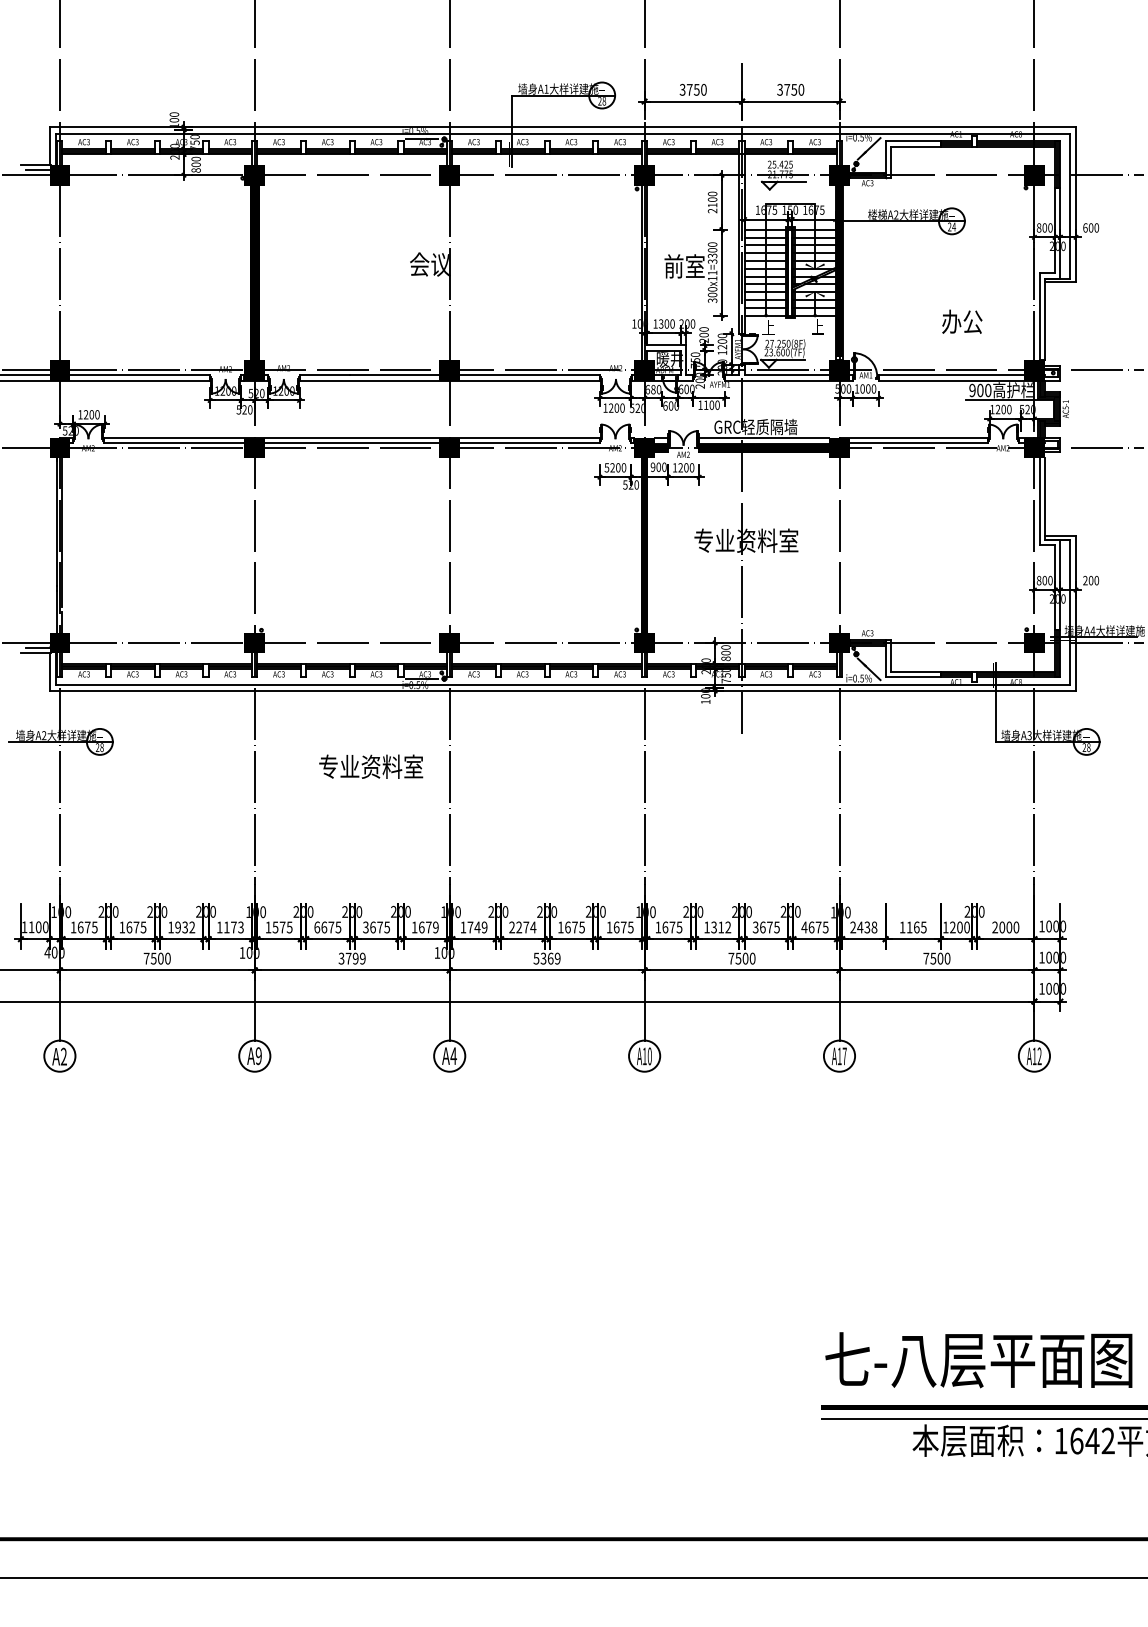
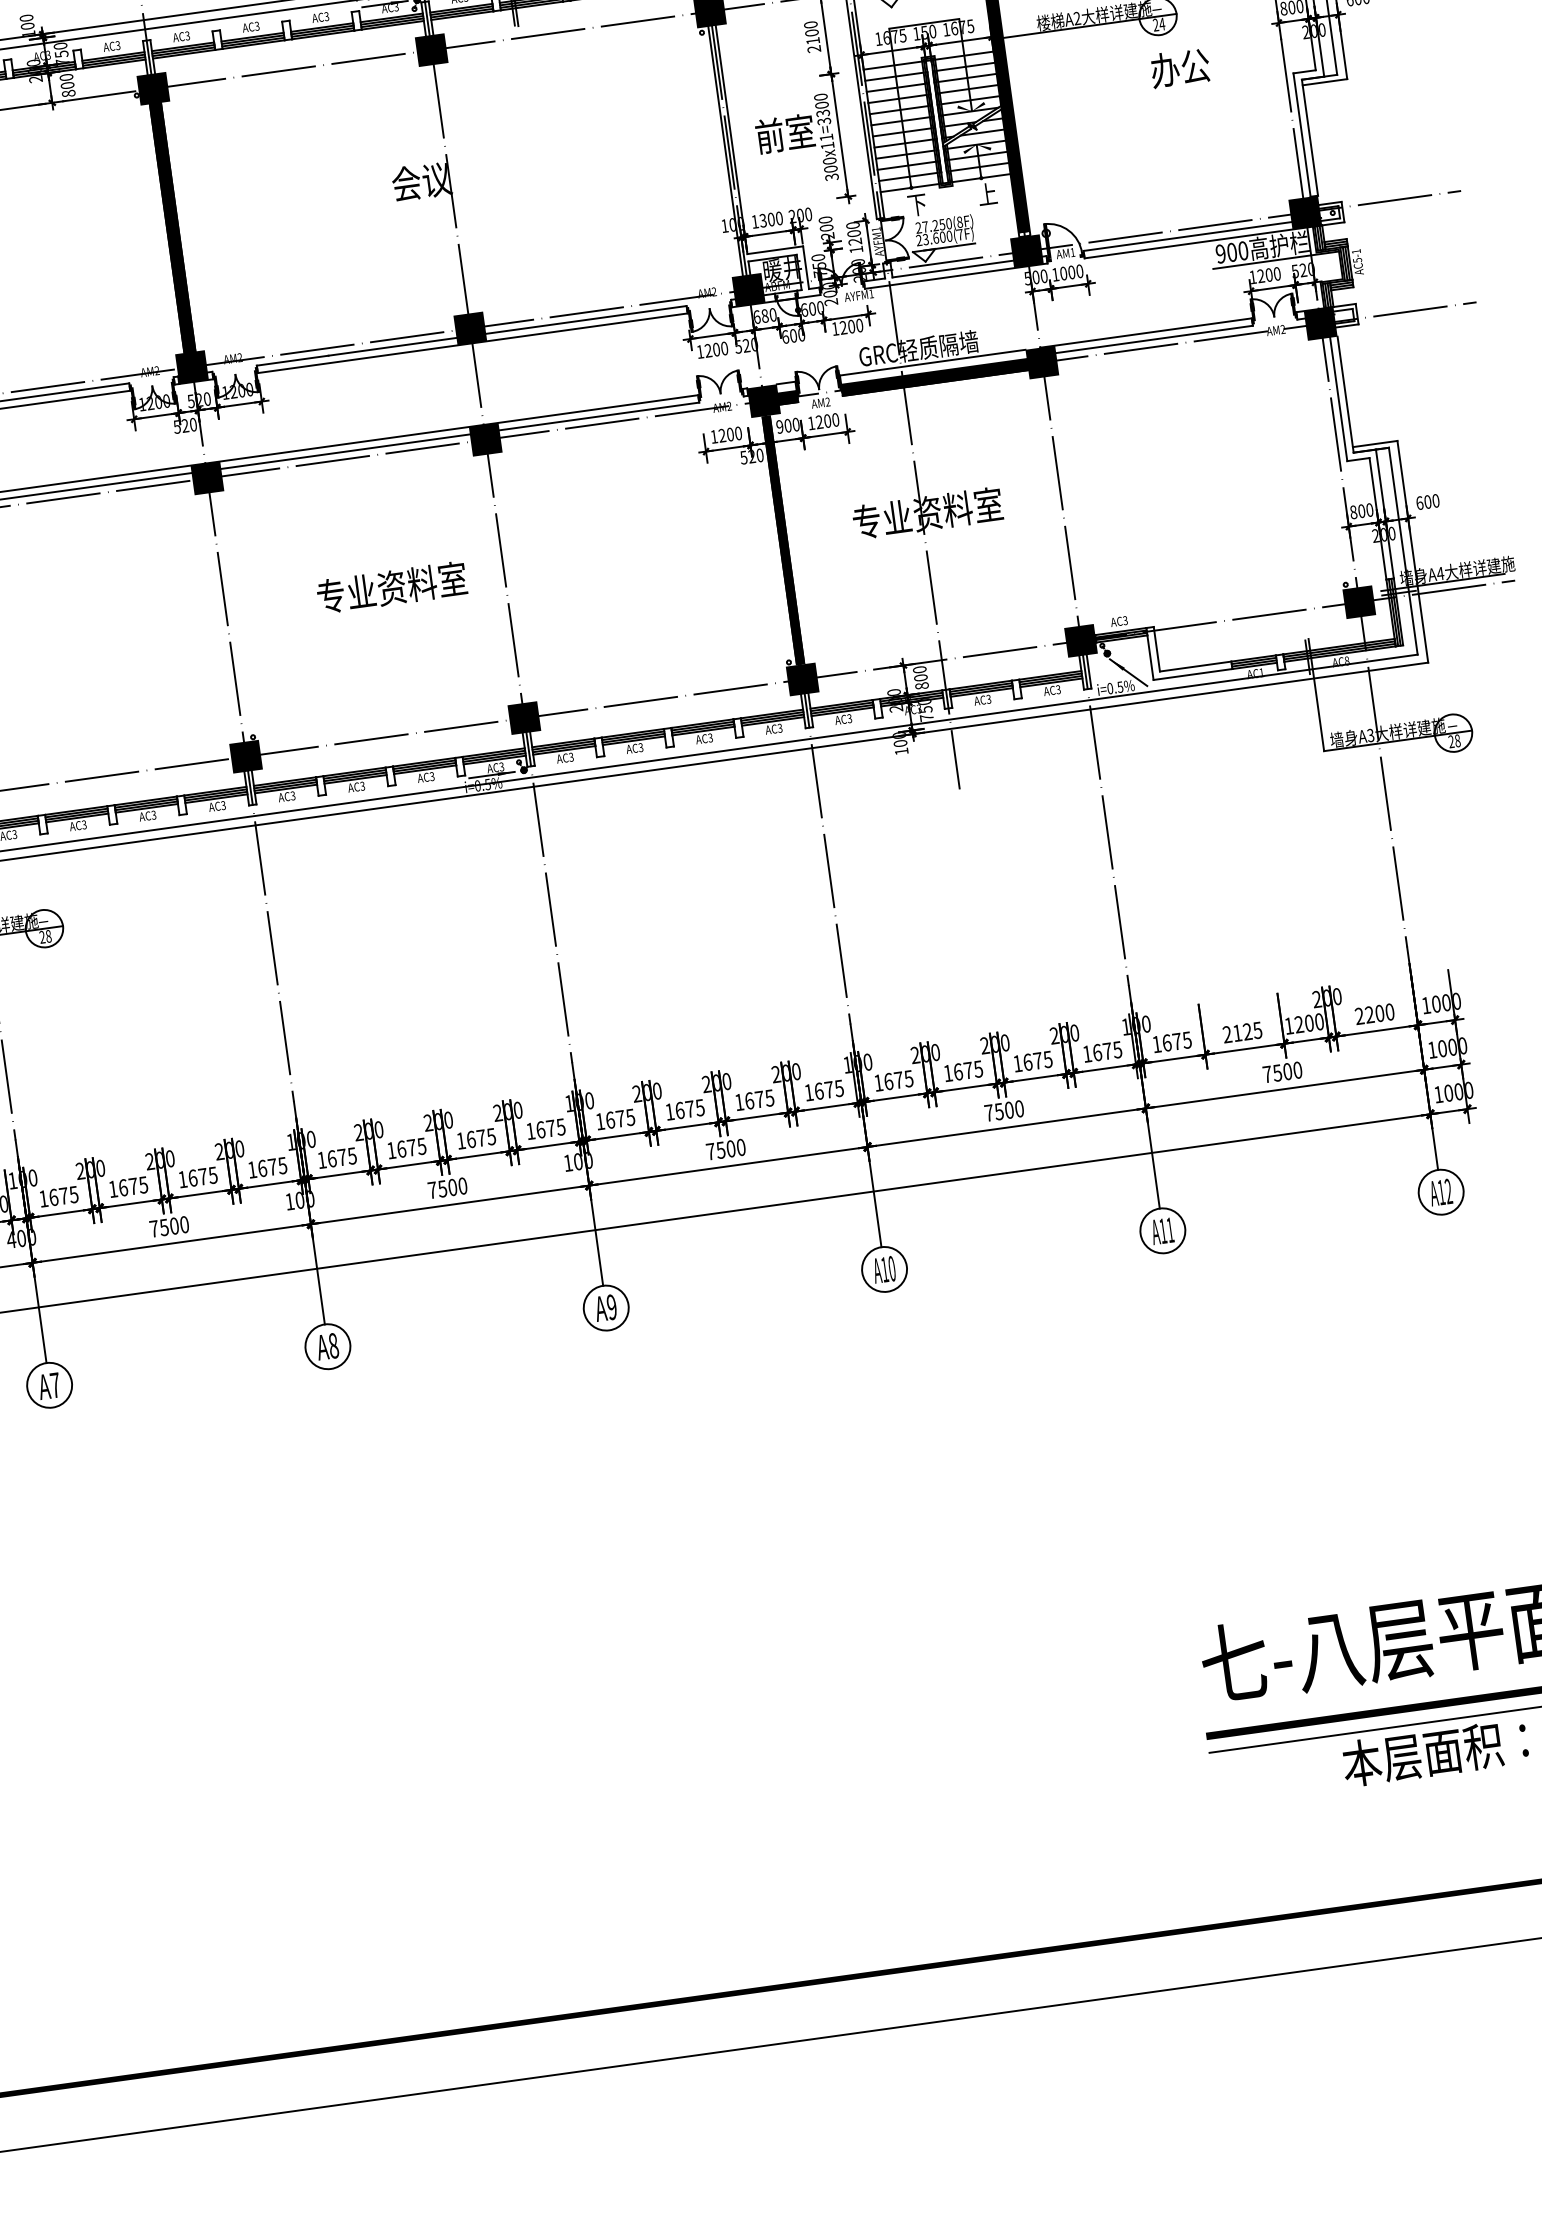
text: (962, 321) -> (1180, 67), moved
text: (768, 327) -> (917, 204), 上 -> 下
text: (705, 404) -> (842, 326), 1100 -> 1200
text: (606, 467) -> (713, 436), 5200 -> 1200
text: (1085, 580) -> (1419, 502), 200 -> 600
text: (371, 766) -> (392, 587), moved
text: (185, 927) -> (203, 1176), 1932 -> 1675
text: (233, 927) -> (272, 1167), 1173 -> 1675
text: (275, 927) -> (332, 1158), 1575 -> 1675
text: (317, 927) -> (391, 1150), 6675 -> 1675
text: (365, 927) -> (460, 1141), 3675 -> 1675
text: (435, 927) -> (560, 1127), 1679 -> 1675
text: (477, 927) -> (620, 1118), 1749 -> 1675
text: (522, 927) -> (684, 1109), 2274 -> 1675
text: (721, 927) -> (968, 1070), 1312 -> 1675
text: (755, 927) -> (1017, 1063), 3675 -> 1675
text: (804, 927) -> (1087, 1054), 4675 -> 1675
text: (863, 927) -> (1171, 1042), 2438 -> 1675
text: (909, 927) -> (1237, 1033), 1165 -> 2125
text: (1002, 927) -> (1370, 1014), 2000 -> 2200
text: (351, 958) -> (446, 1188), 3799 -> 7500
text: (546, 958) -> (725, 1149), 5369 -> 7500
text: (63, 1056) -> (54, 1385), A2 -> A7
text: (258, 1056) -> (333, 1346), A9 -> A8
text: (453, 1056) -> (611, 1307), A4 -> A9
text: (844, 1056) -> (1170, 1230), A17 -> A11

